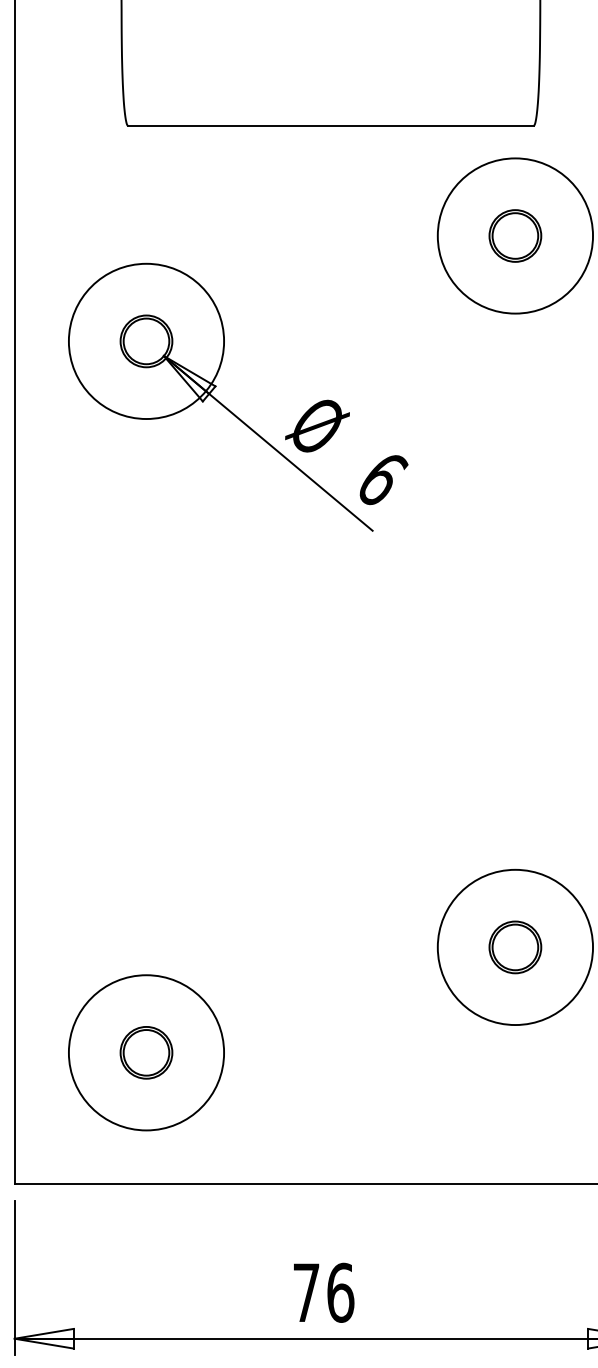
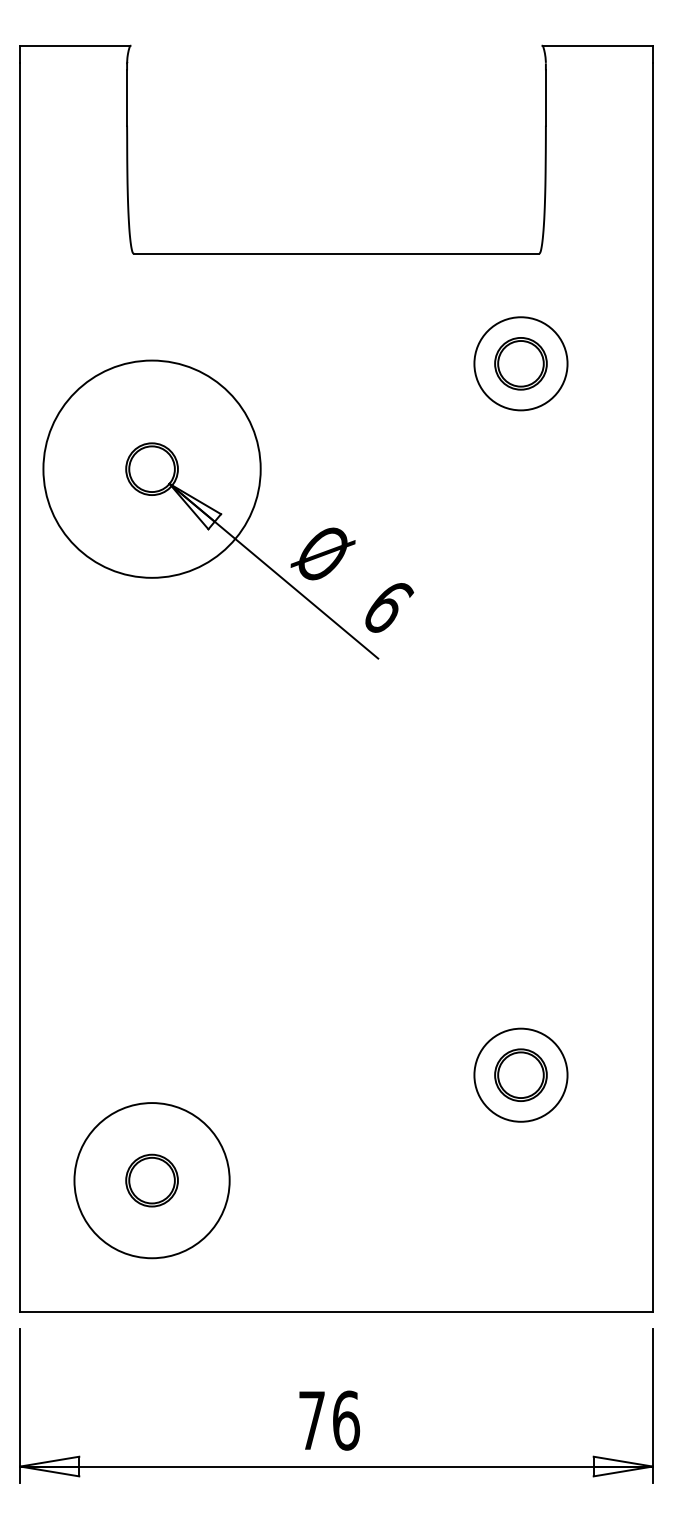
circle: (514, 235) -> (520, 363), size x0.6
circle: (145, 340) -> (151, 468), size x1.4
circle: (514, 946) -> (520, 1074), size x0.6

